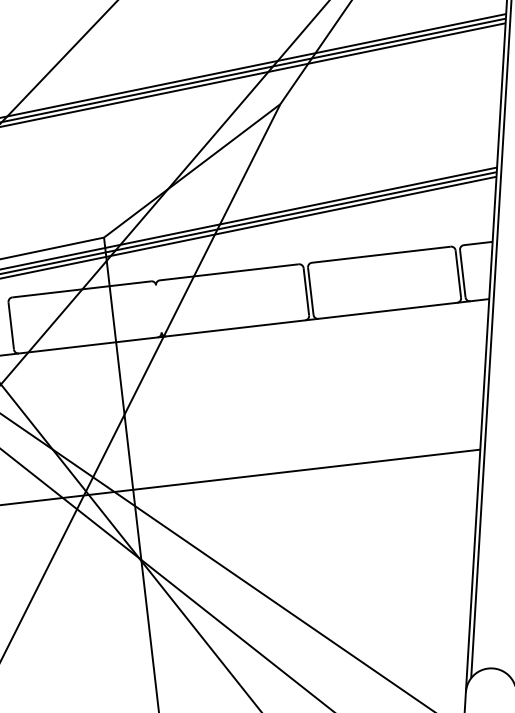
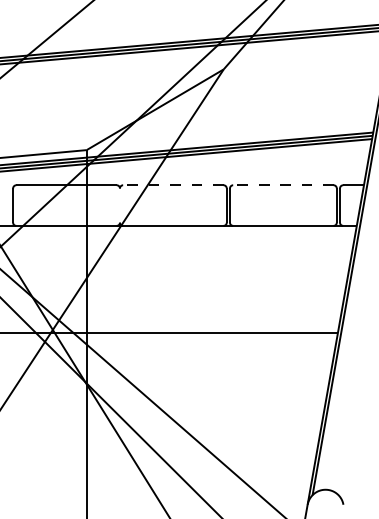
line: (380, 255) -> (282, 185), solid -> dashed
line: (228, 272) -> (172, 185), solid -> dashed

